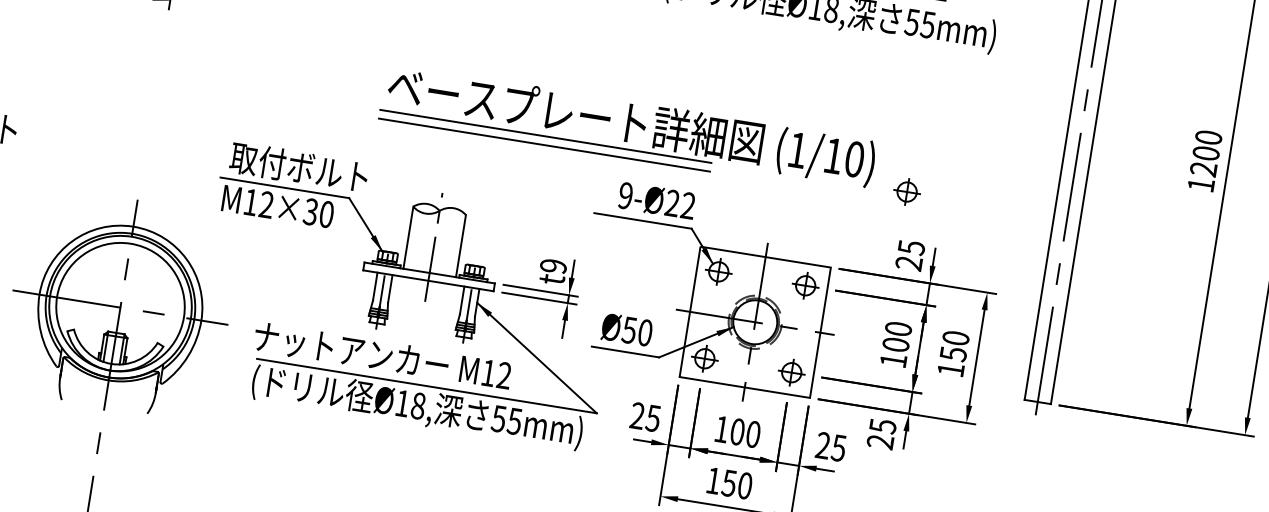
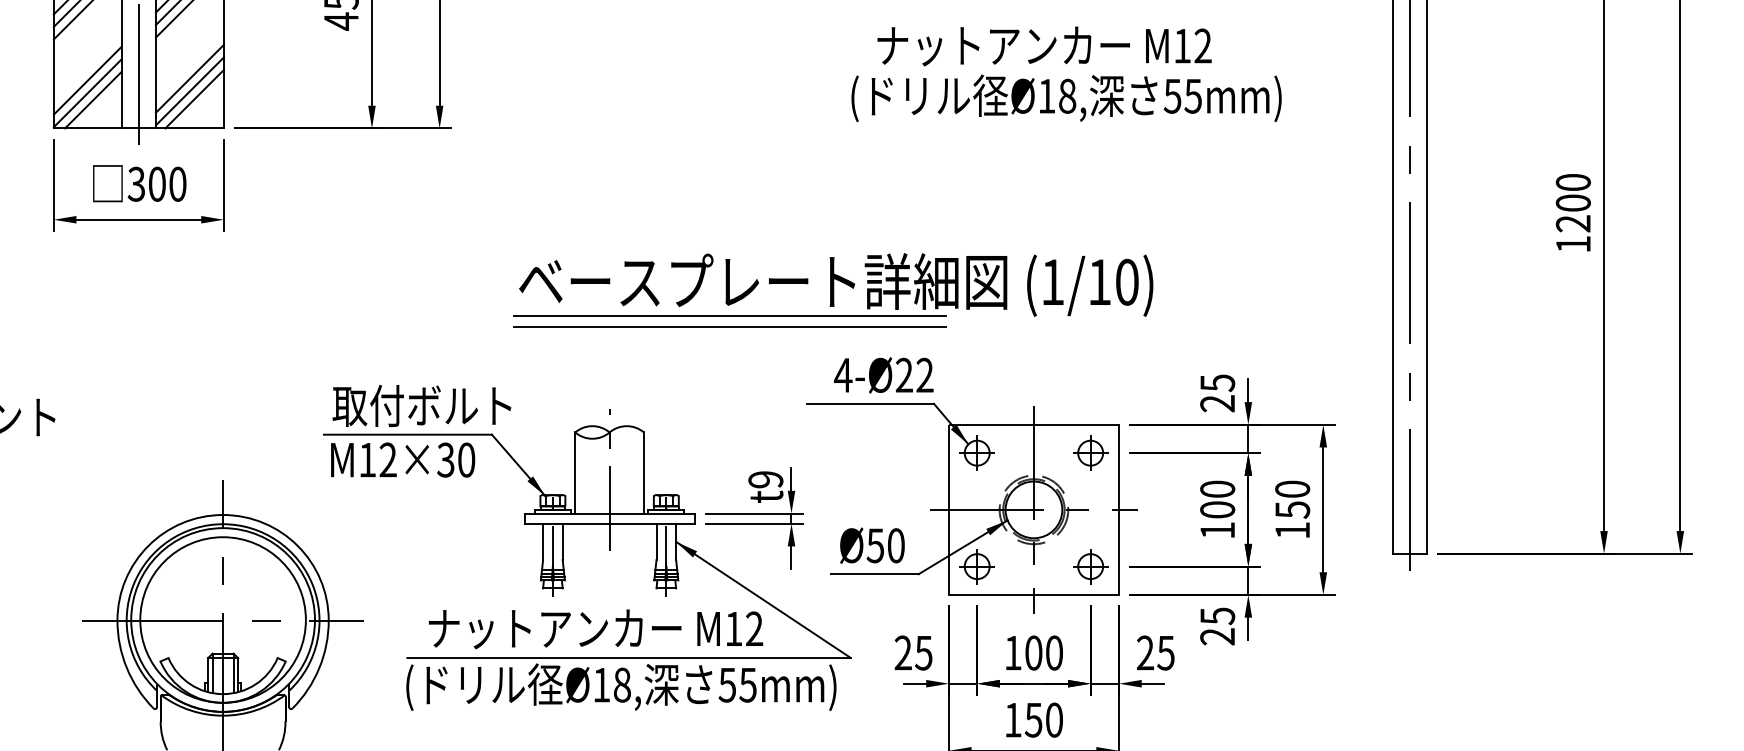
part: (907, 191) -> (1200, 312), removed
text: (625, 195) -> (843, 374), 9-Ø22 -> 4-Ø22
text: (383, 356) -> (596, 629), moved

